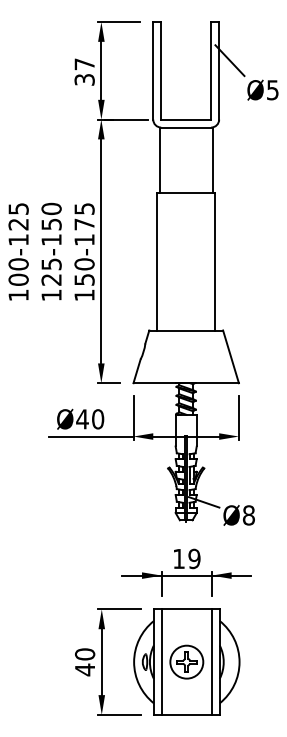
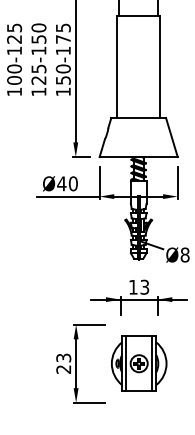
text: (194, 558) -> (144, 286), 19 -> 13
part: (186, 661) -> (138, 363), size x0.7
text: (84, 662) -> (63, 364), 40 -> 23

